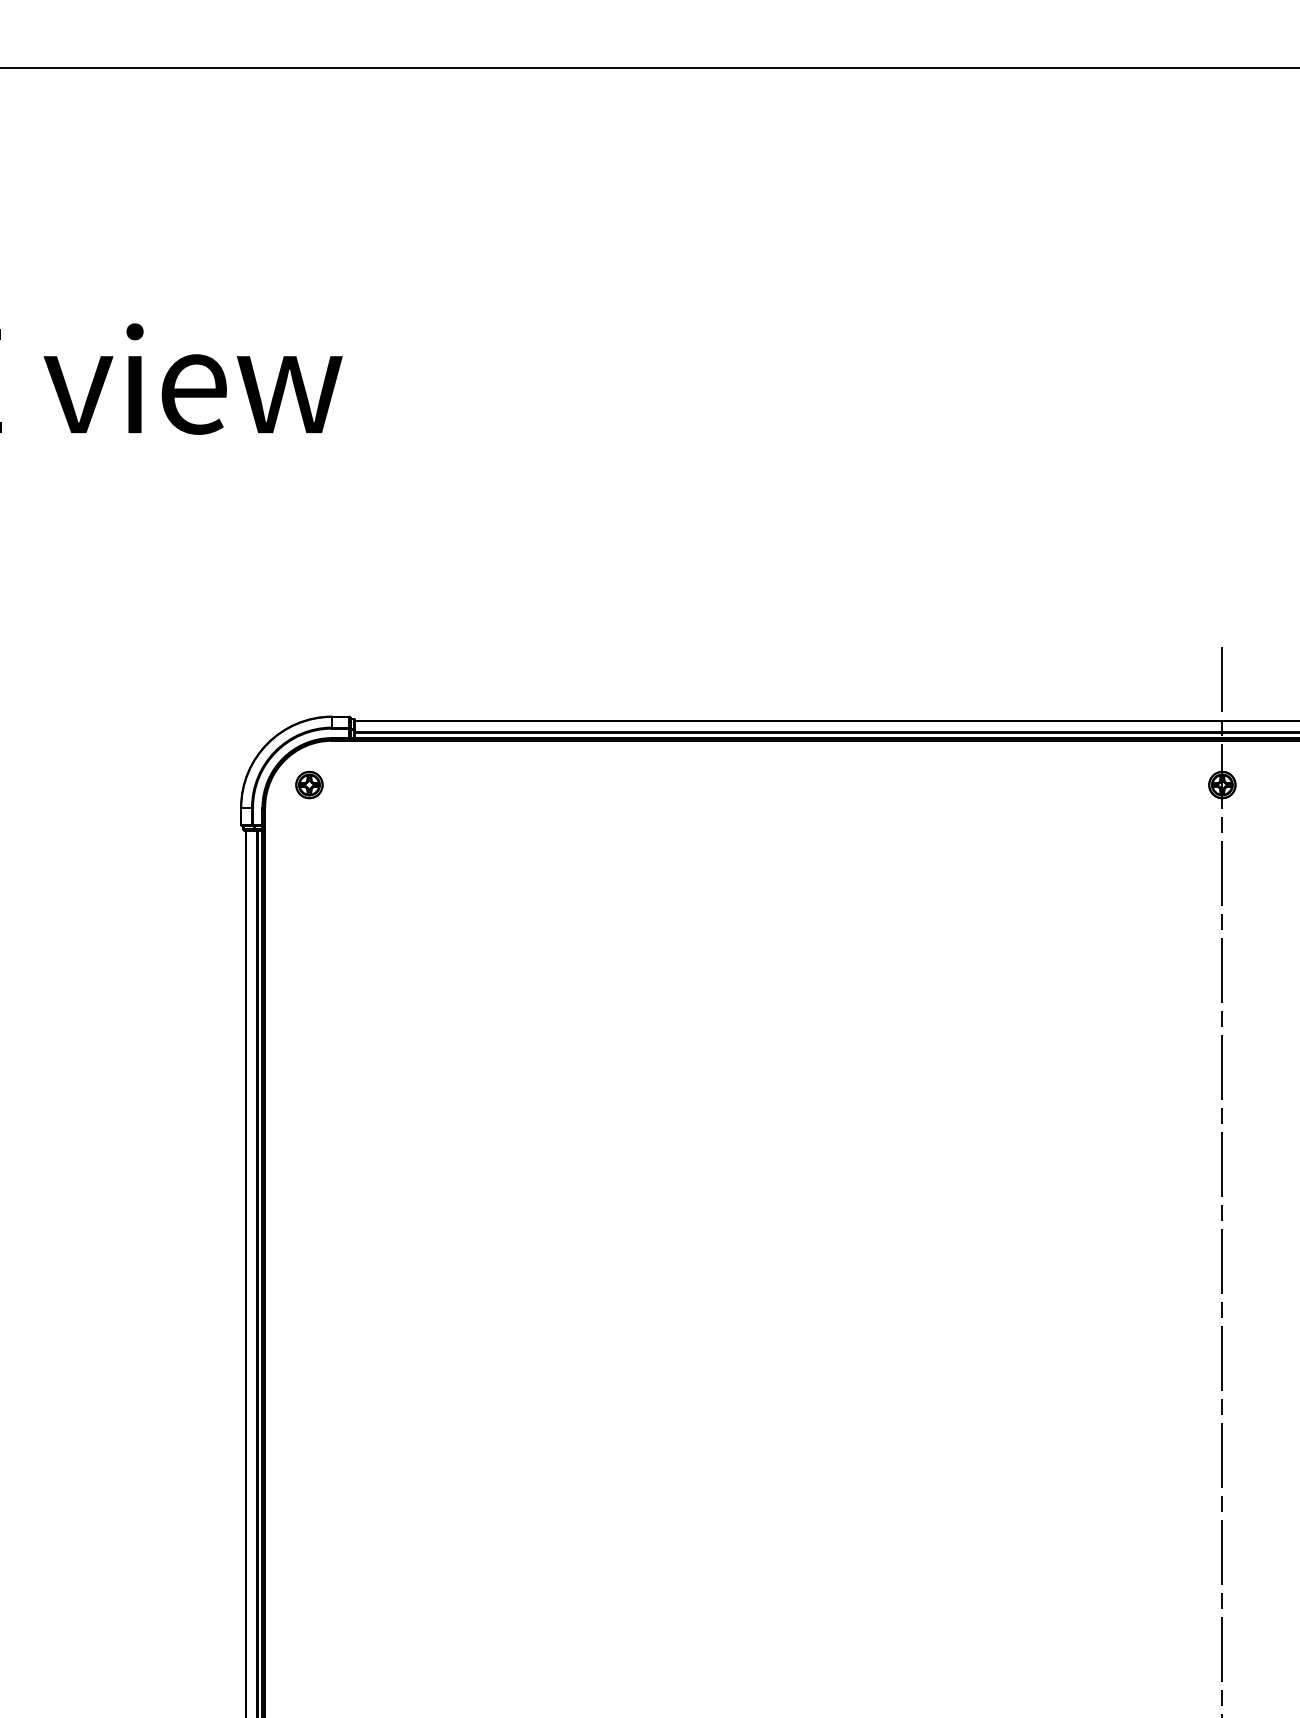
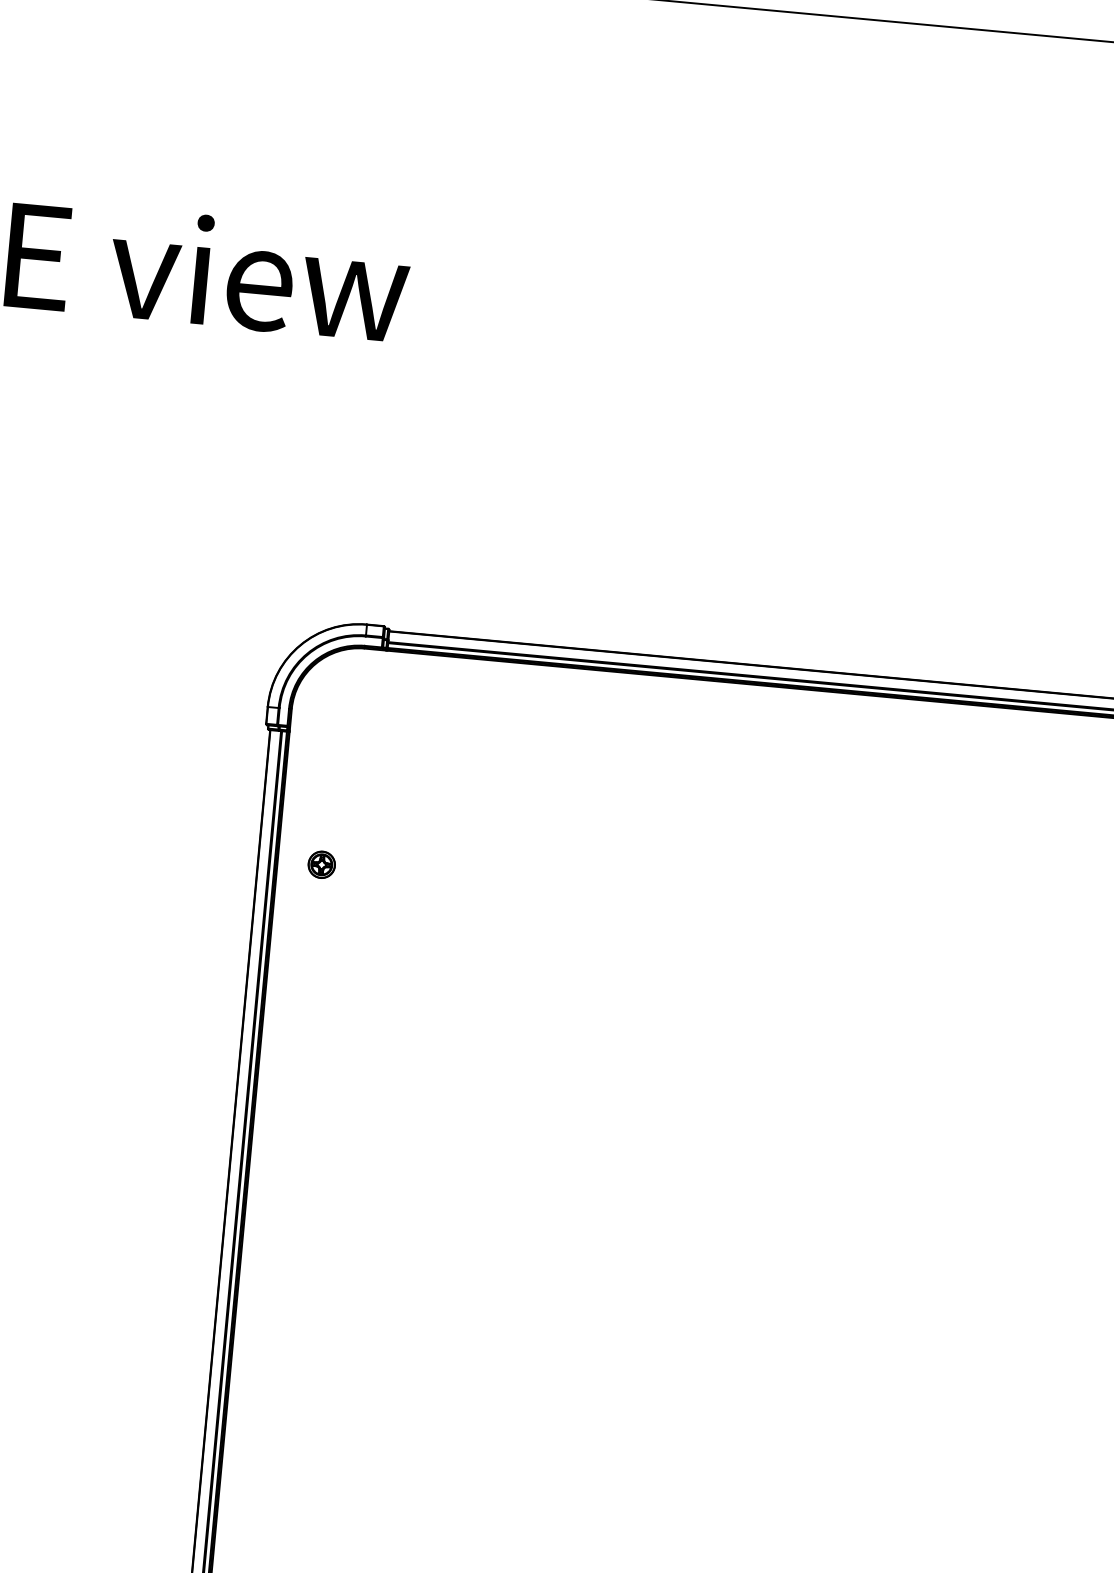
part: (309, 784) -> (321, 864), moved

